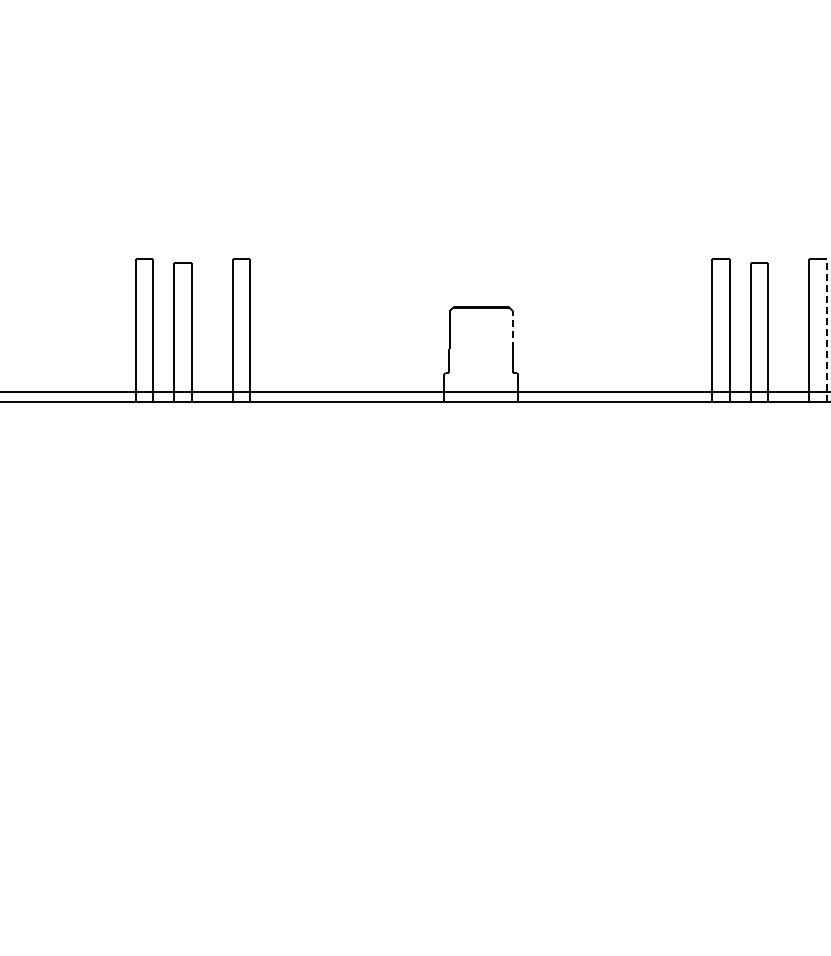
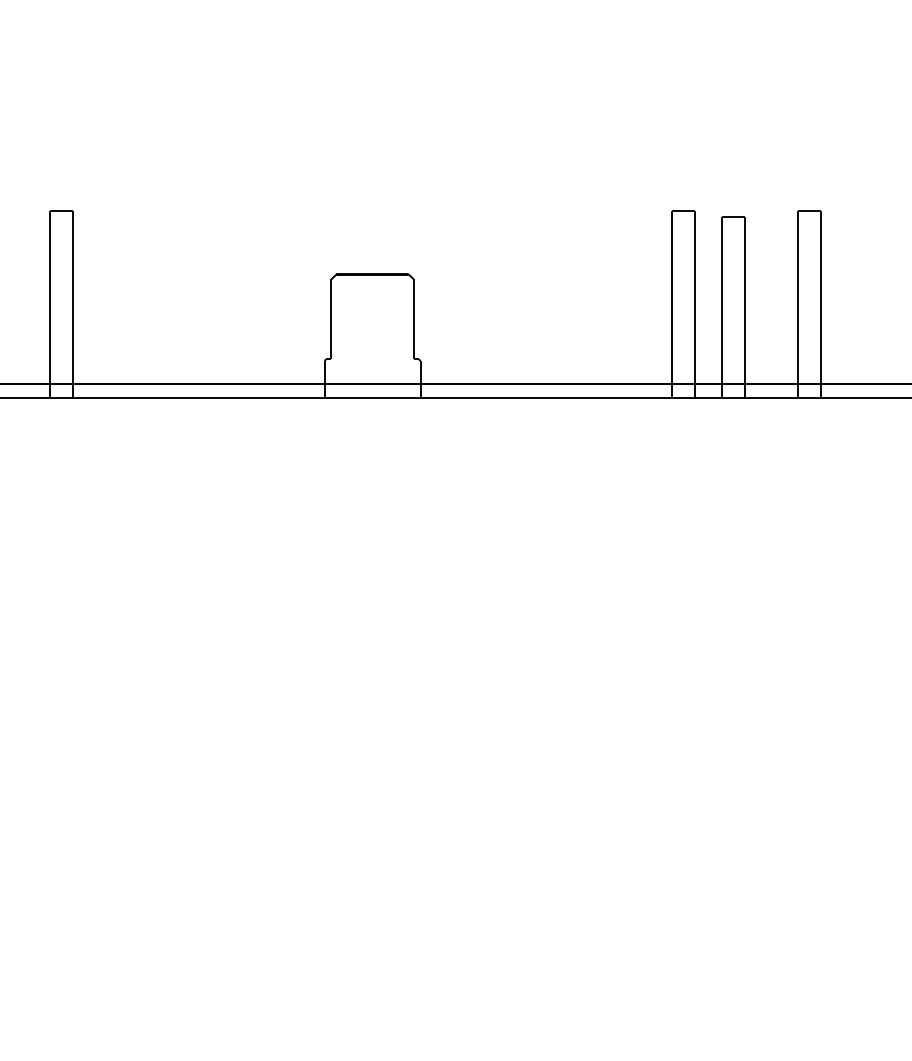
line: (513, 329) -> (414, 303), dashed -> solid
line: (826, 330) -> (820, 304), dashed -> solid

